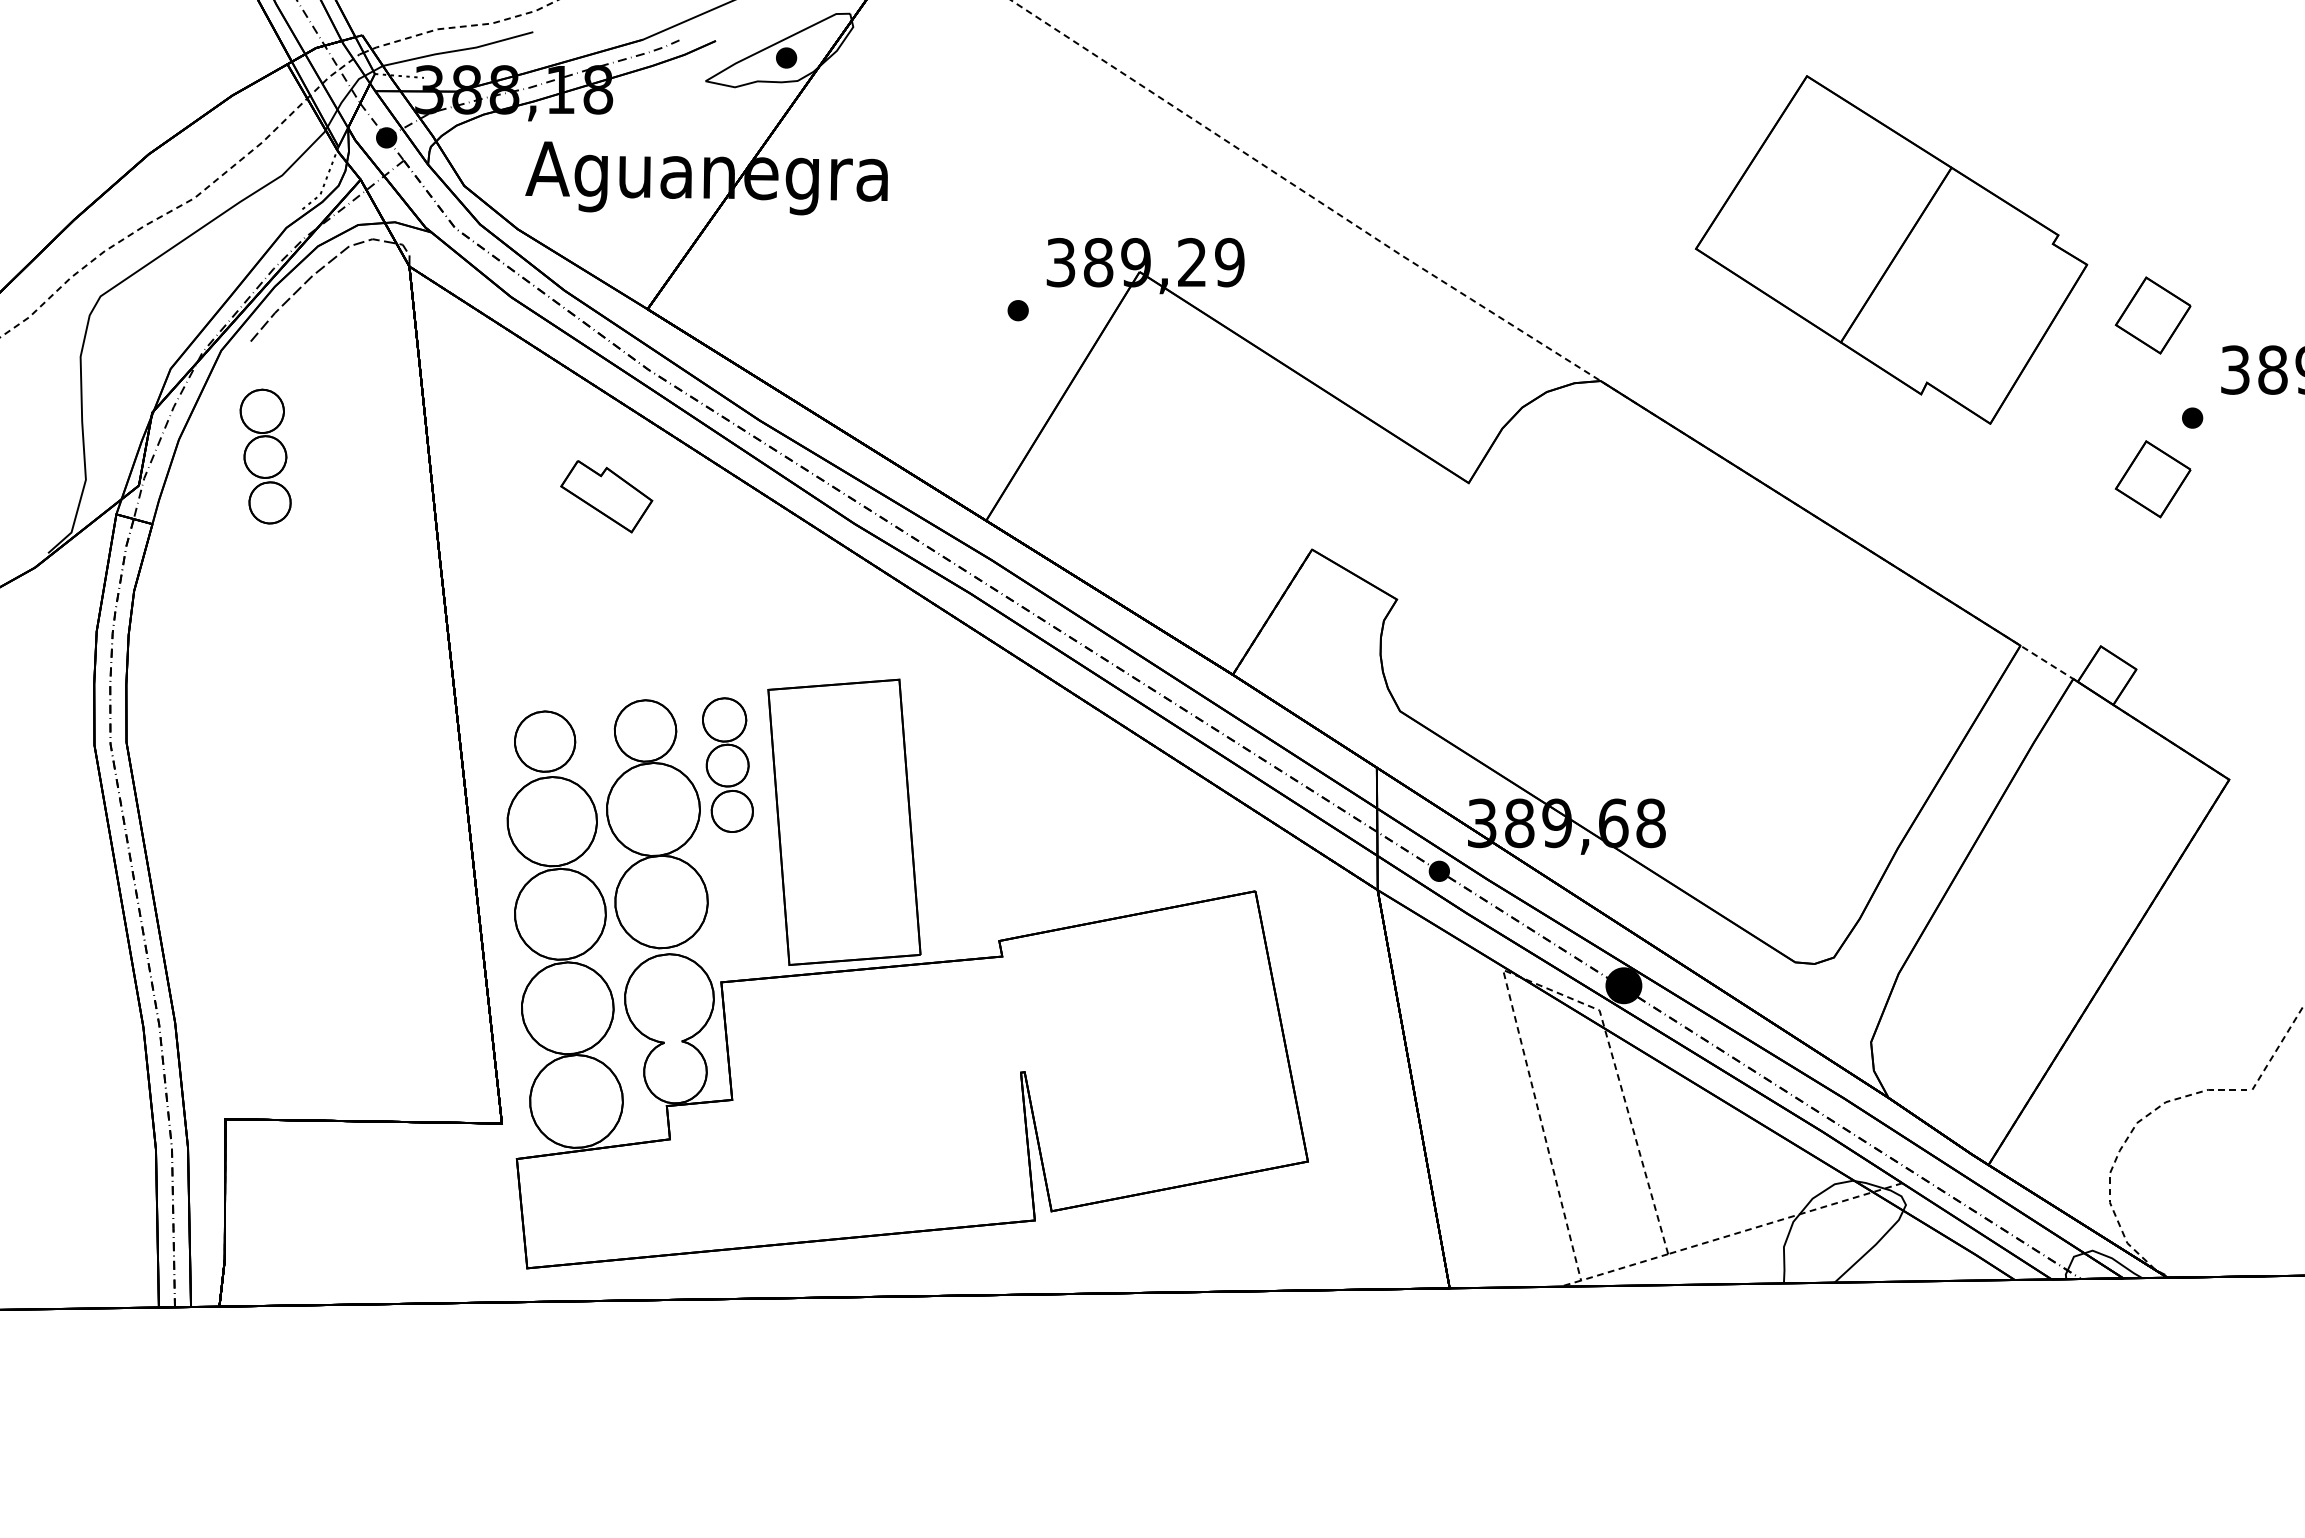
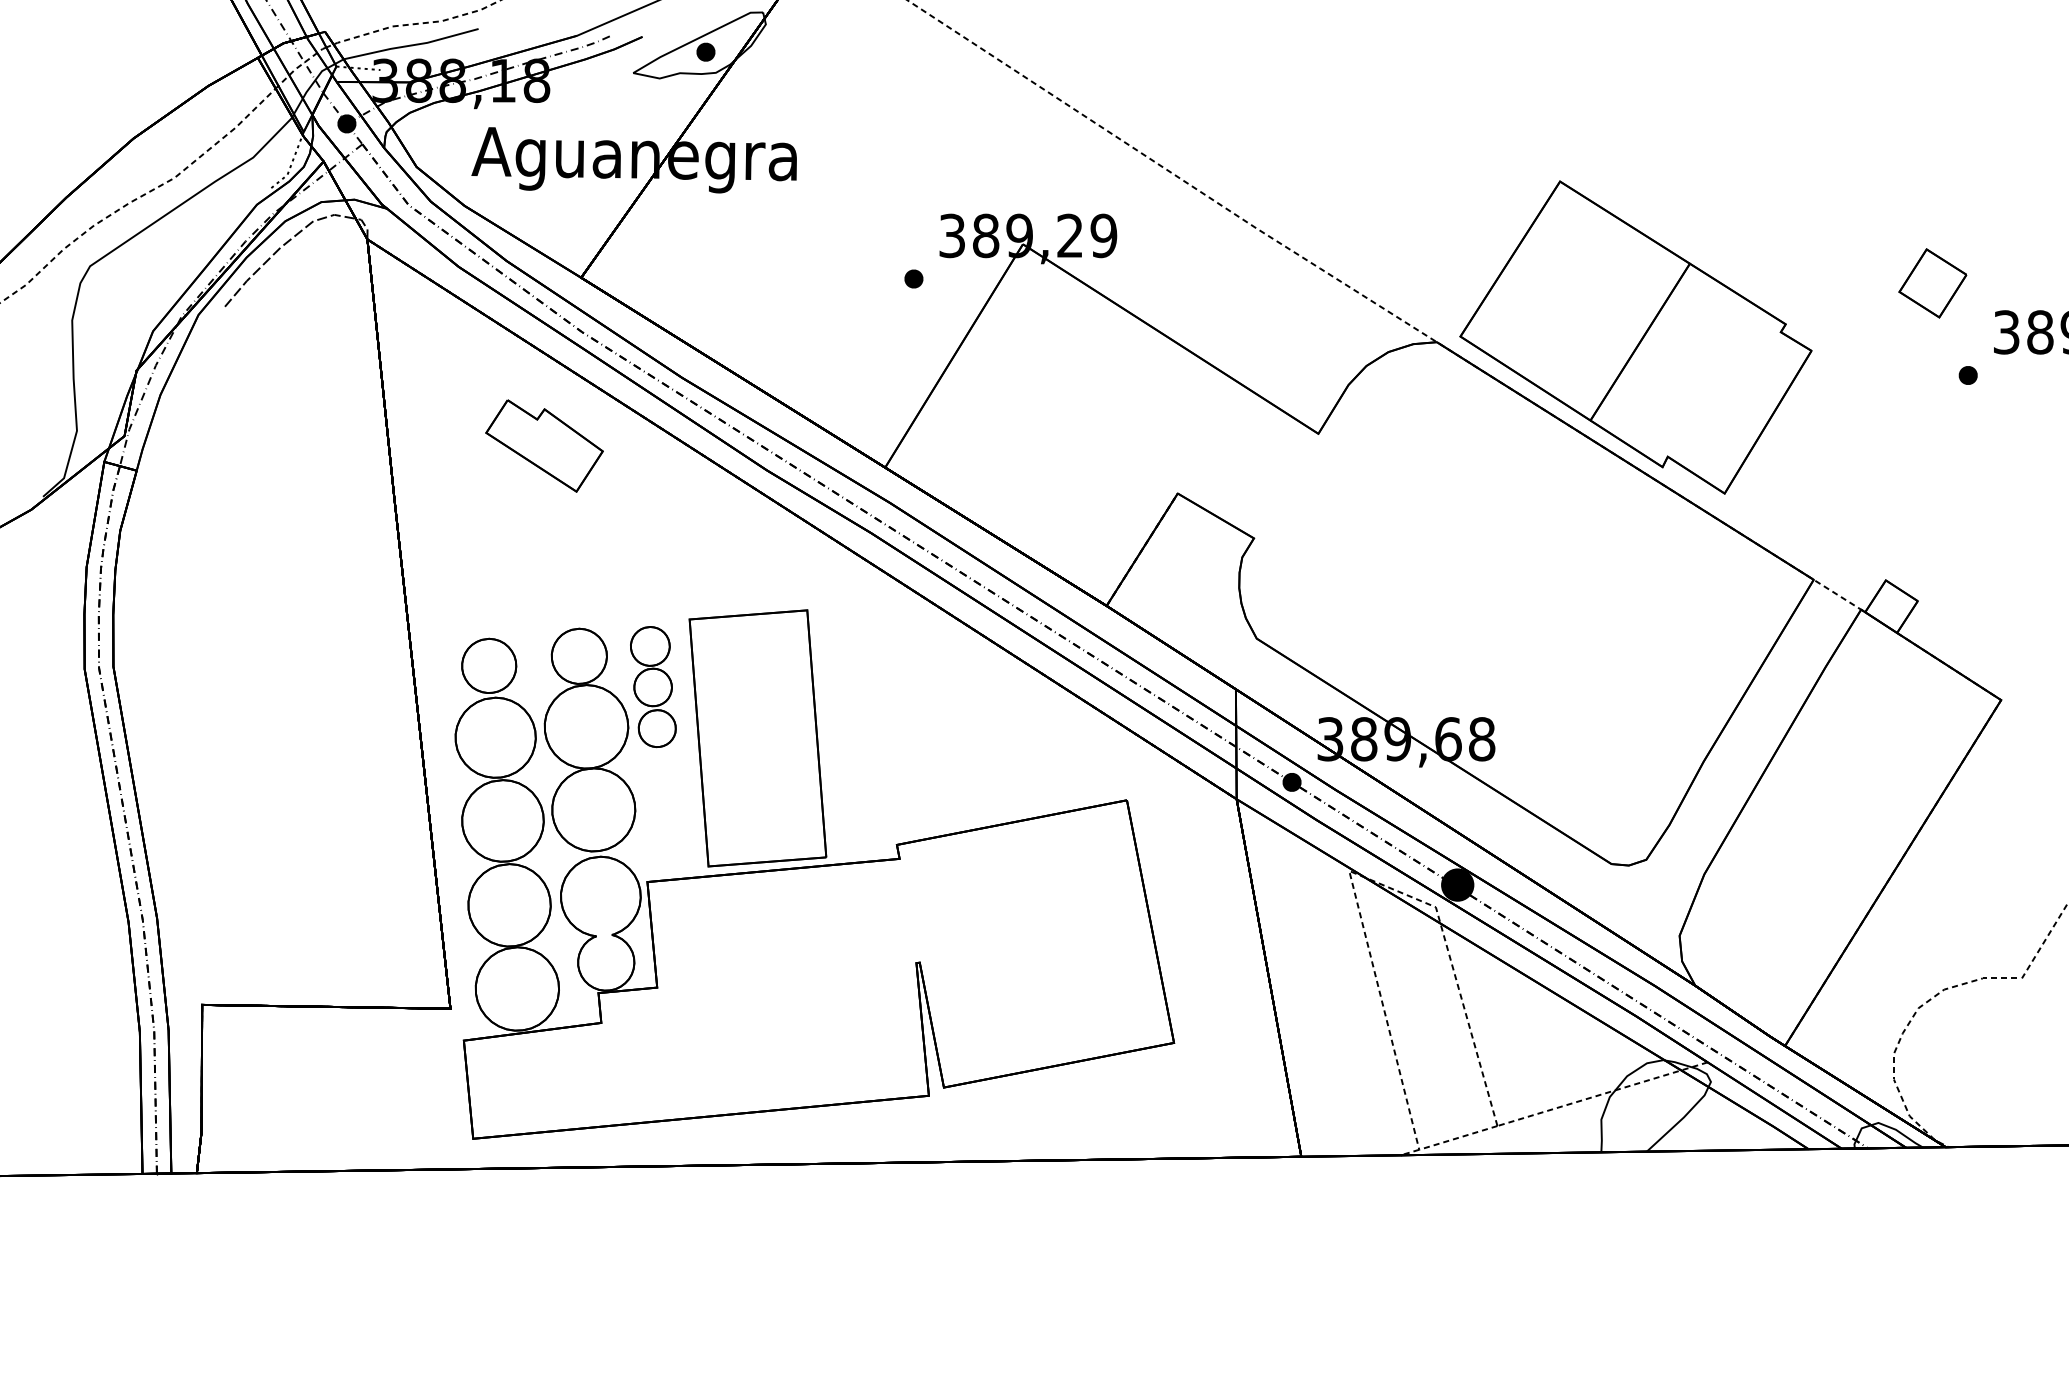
part: (1891, 249) -> (1635, 337), moved
part: (265, 457) -> (238, 410), removed
part: (2152, 479) -> (1932, 430), removed
part: (606, 496) -> (544, 445), size x1.43

